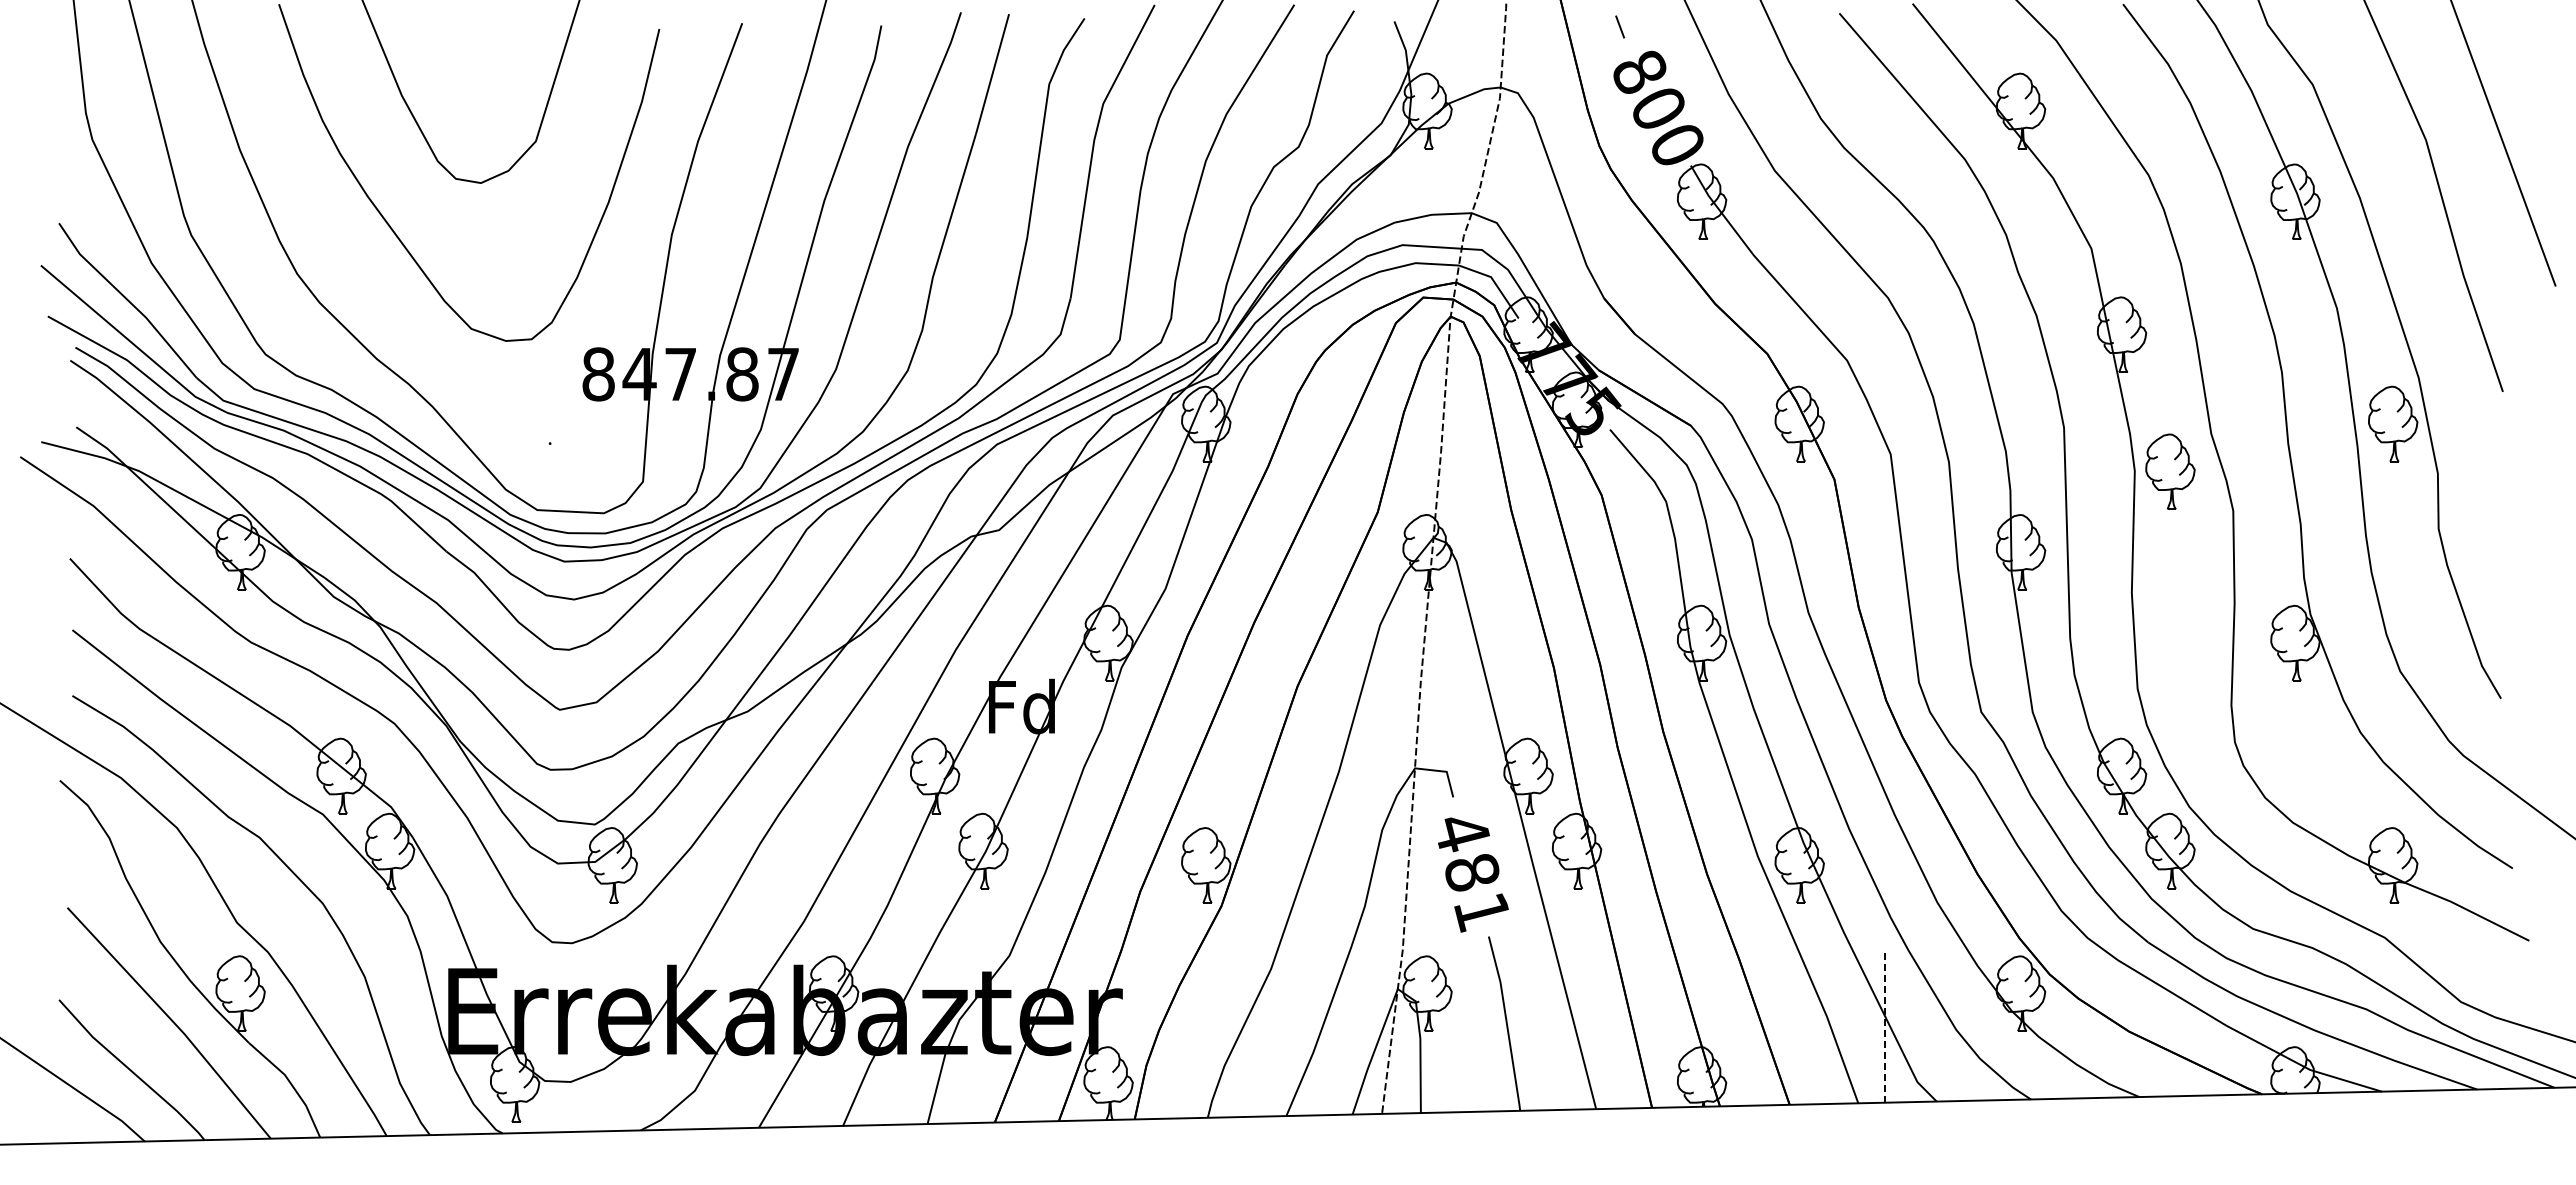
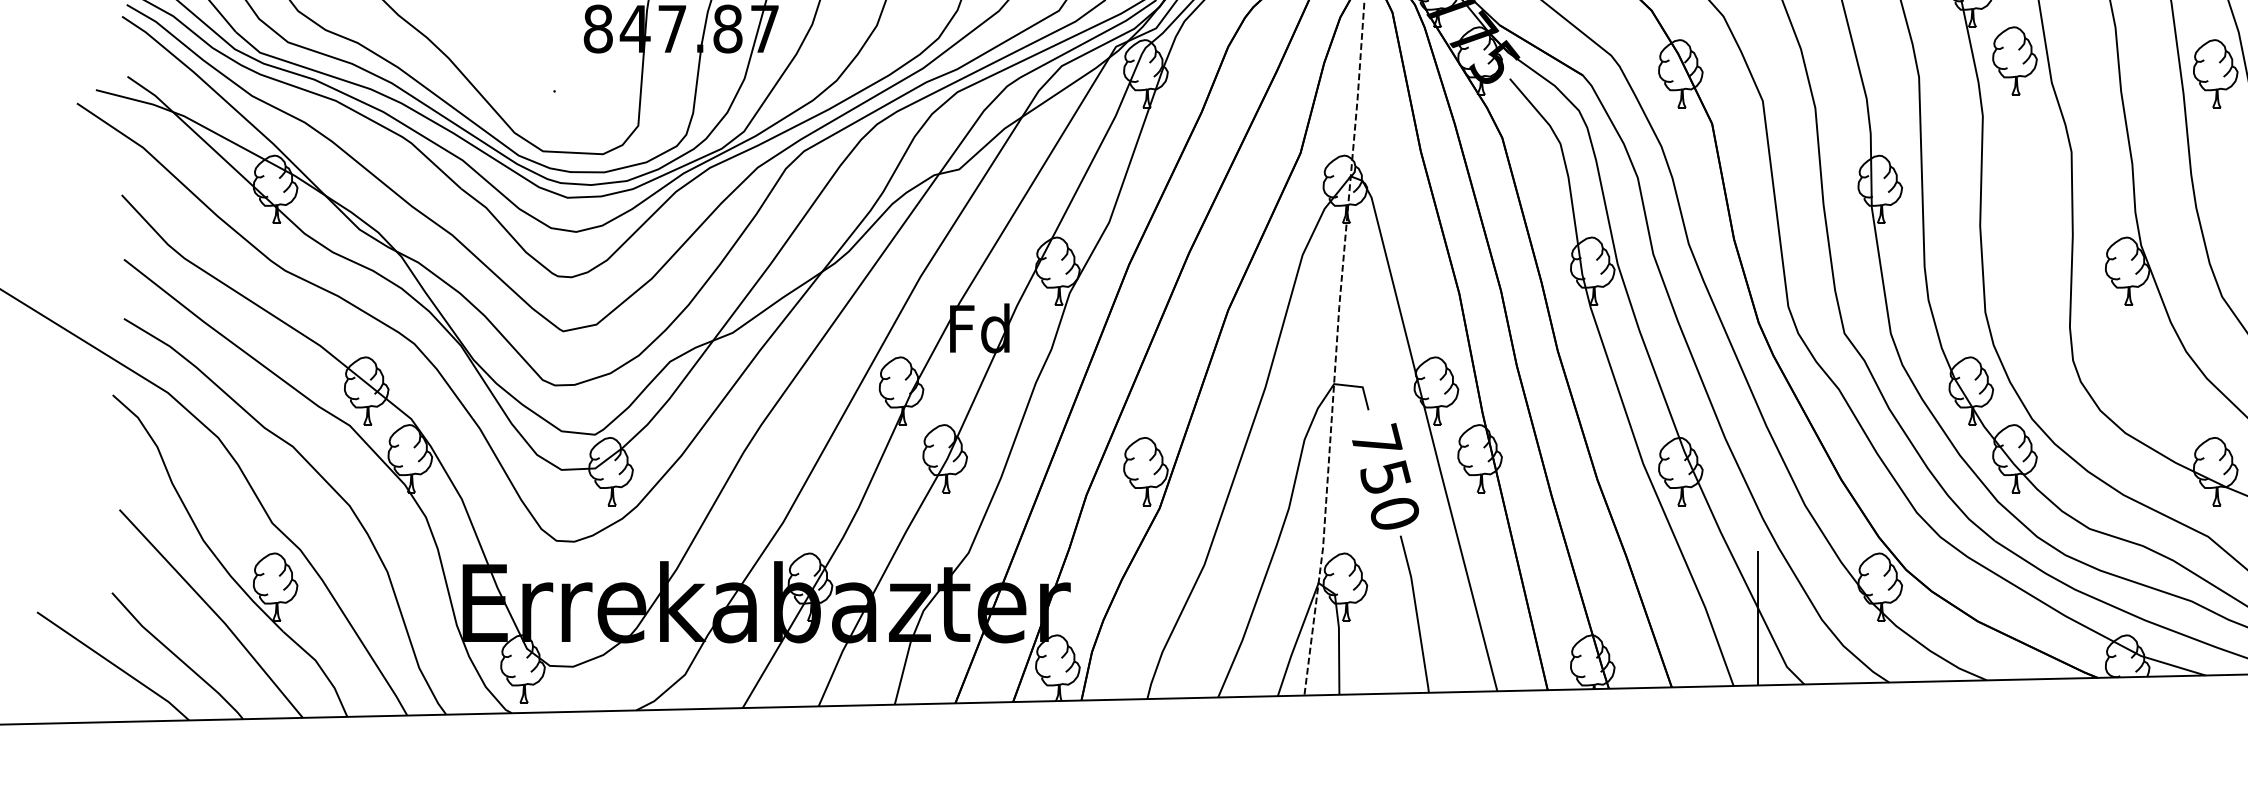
part: (2170, 471) -> (2015, 60), moved
text: (1472, 871) -> (1385, 477), 481 -> 750
line: (1884, 1027) -> (1757, 617), dashed -> solid

